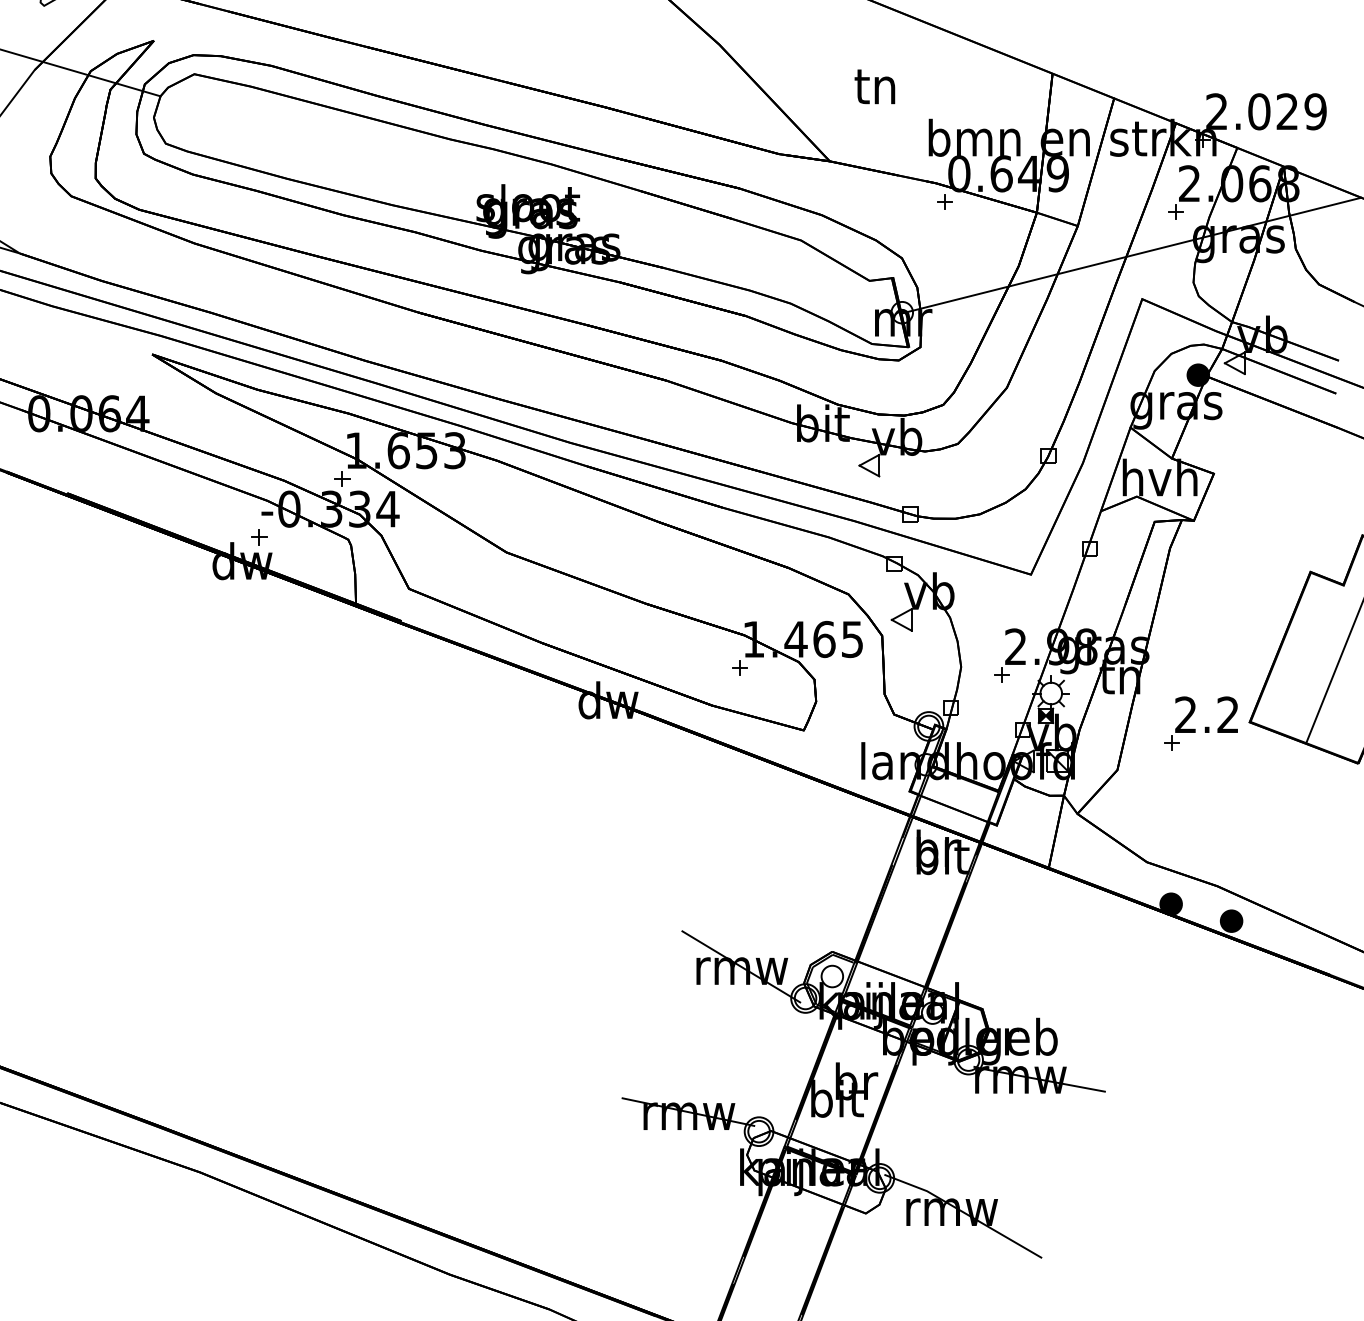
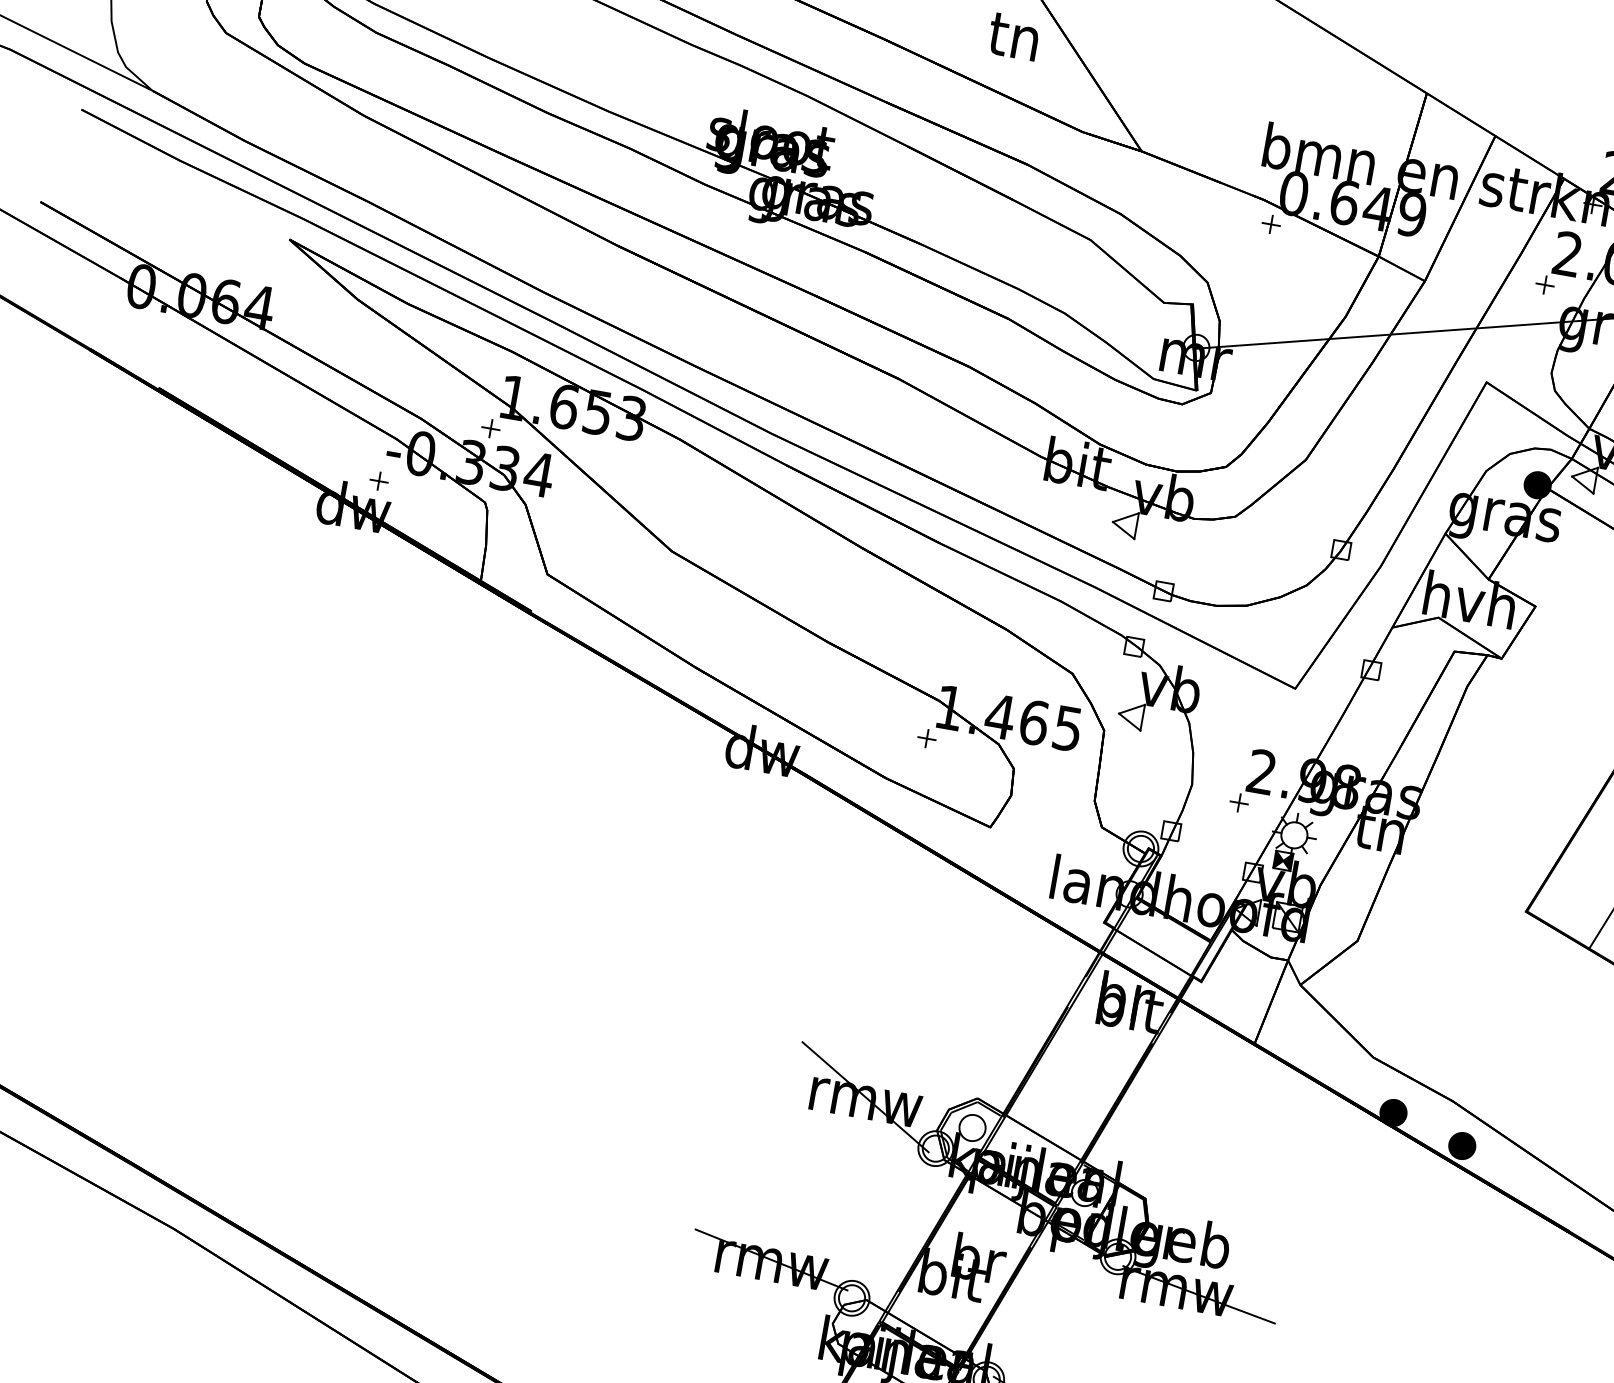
text: (874, 86) -> (1013, 36), moved
part: (1200, 723) -> (1466, 902), removed

